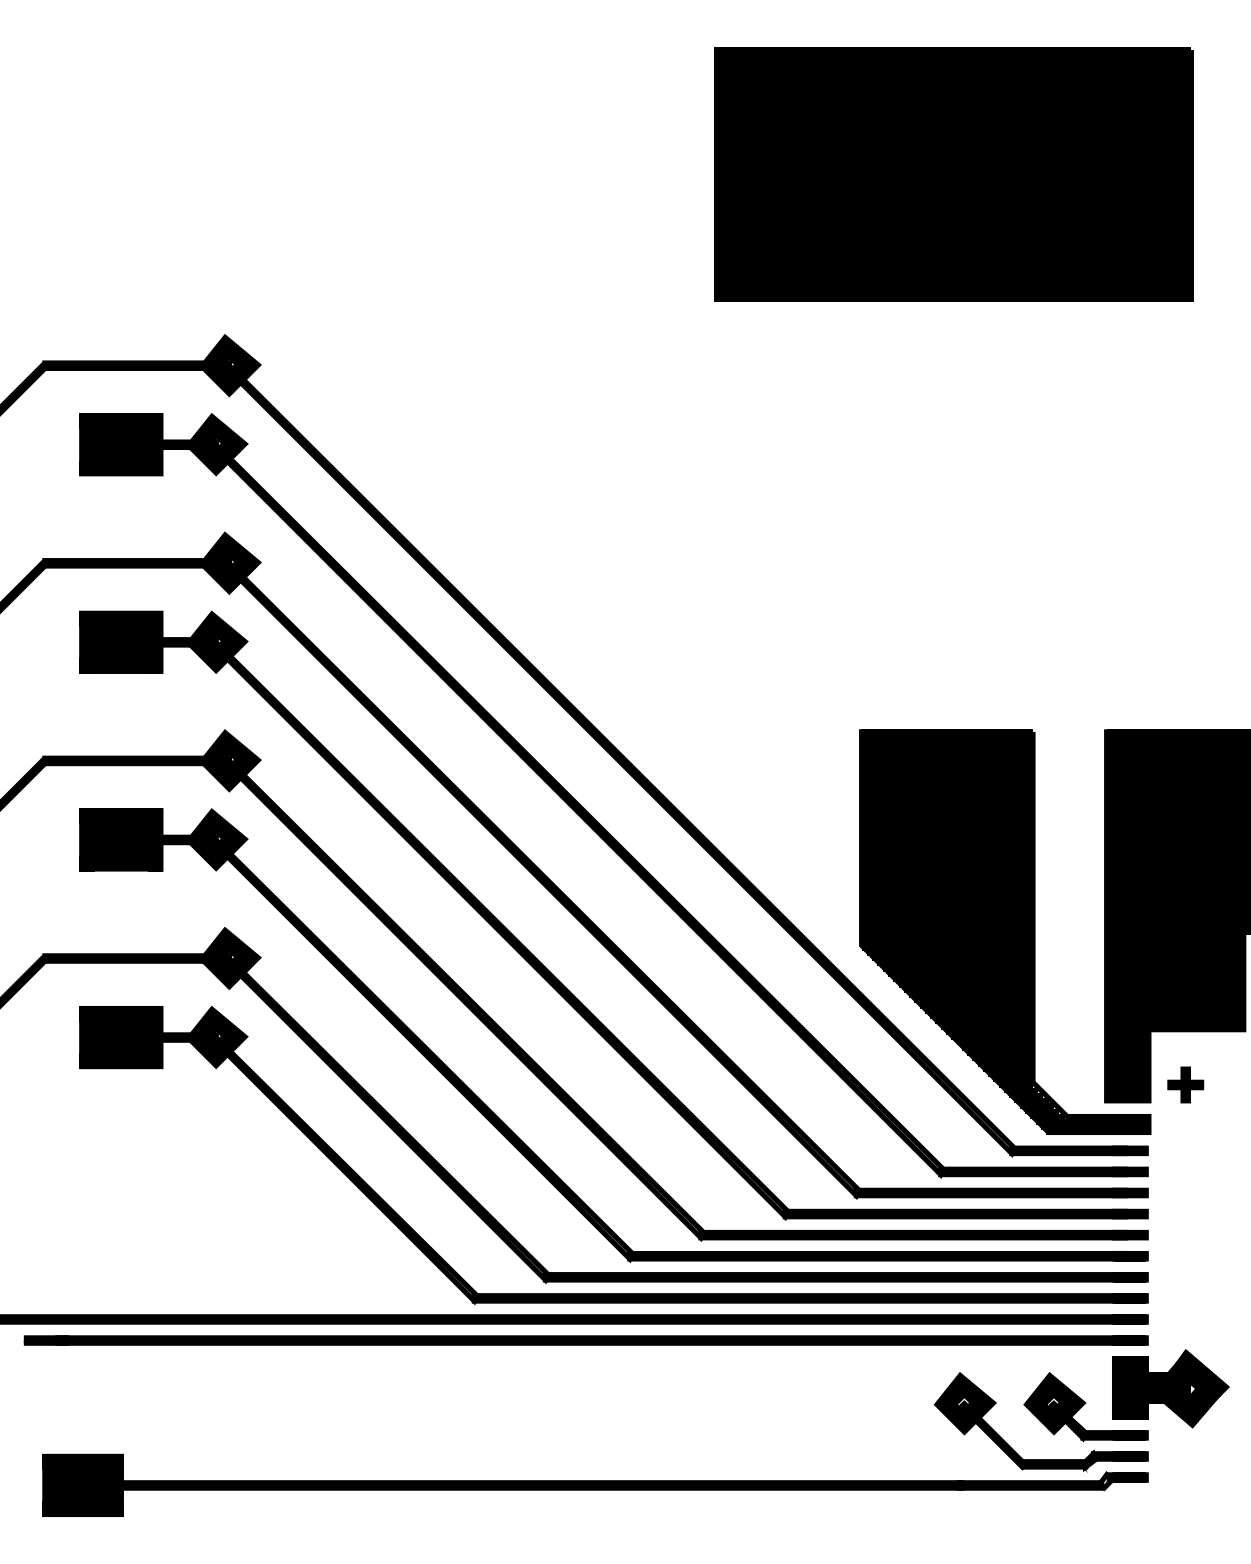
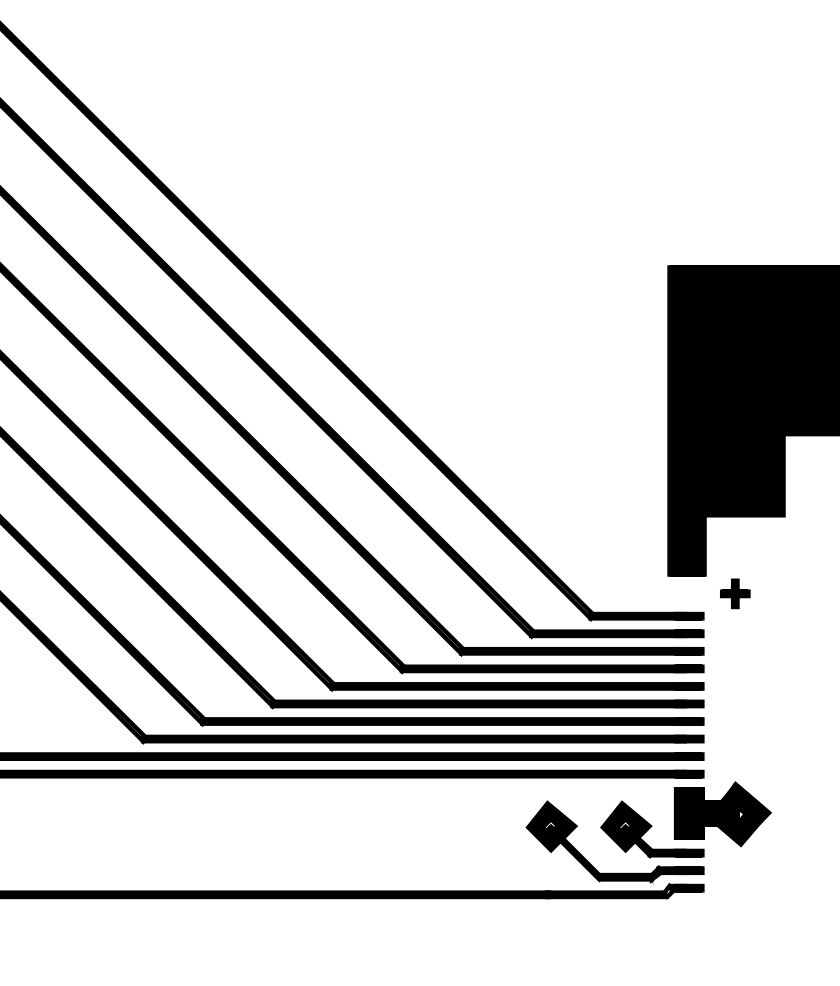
part: (1005, 931) -> (585, 433), removed
part: (1185, 1084) -> (735, 593), moved

